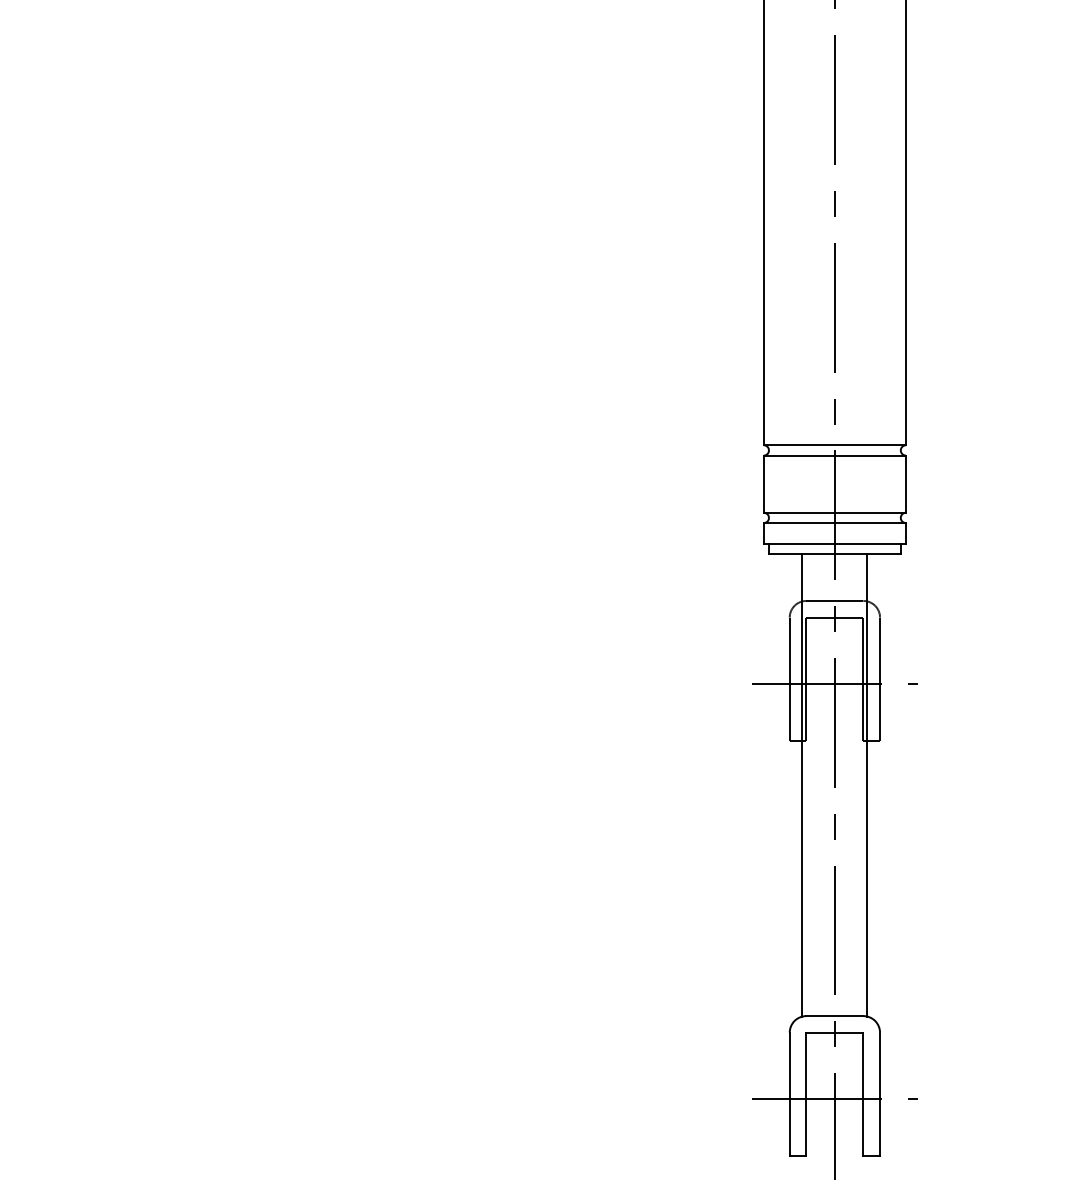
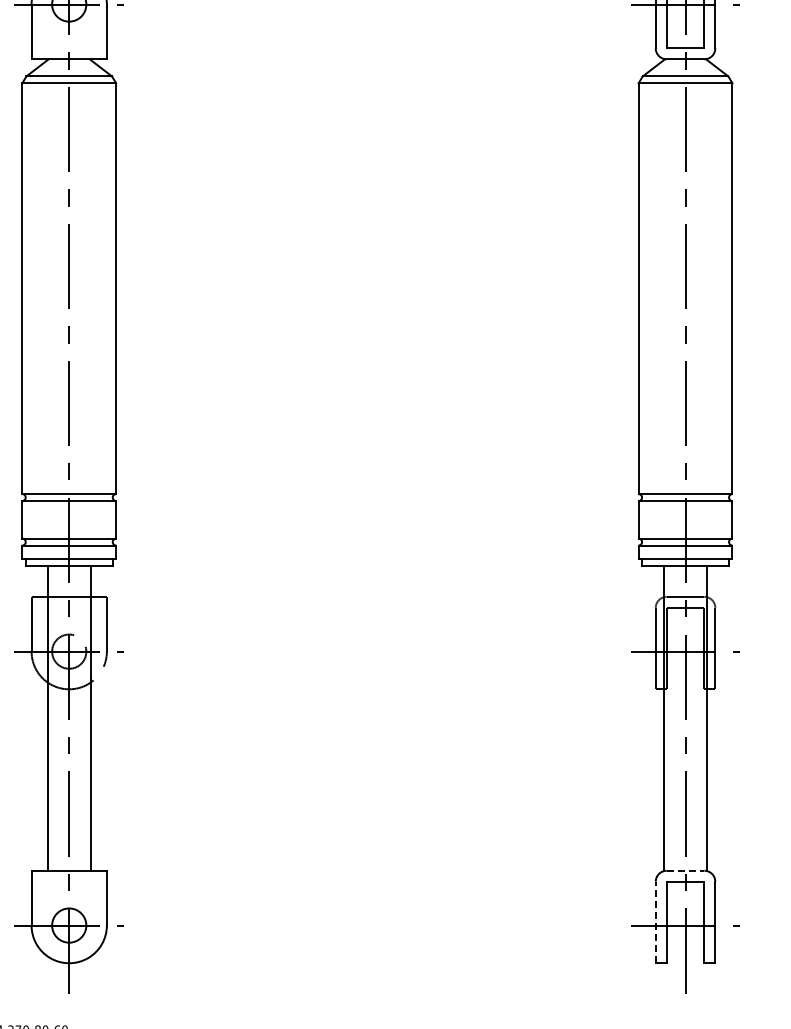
line: (834, 1015) -> (685, 870), solid -> dashed
line: (789, 1094) -> (655, 922), solid -> dashed

